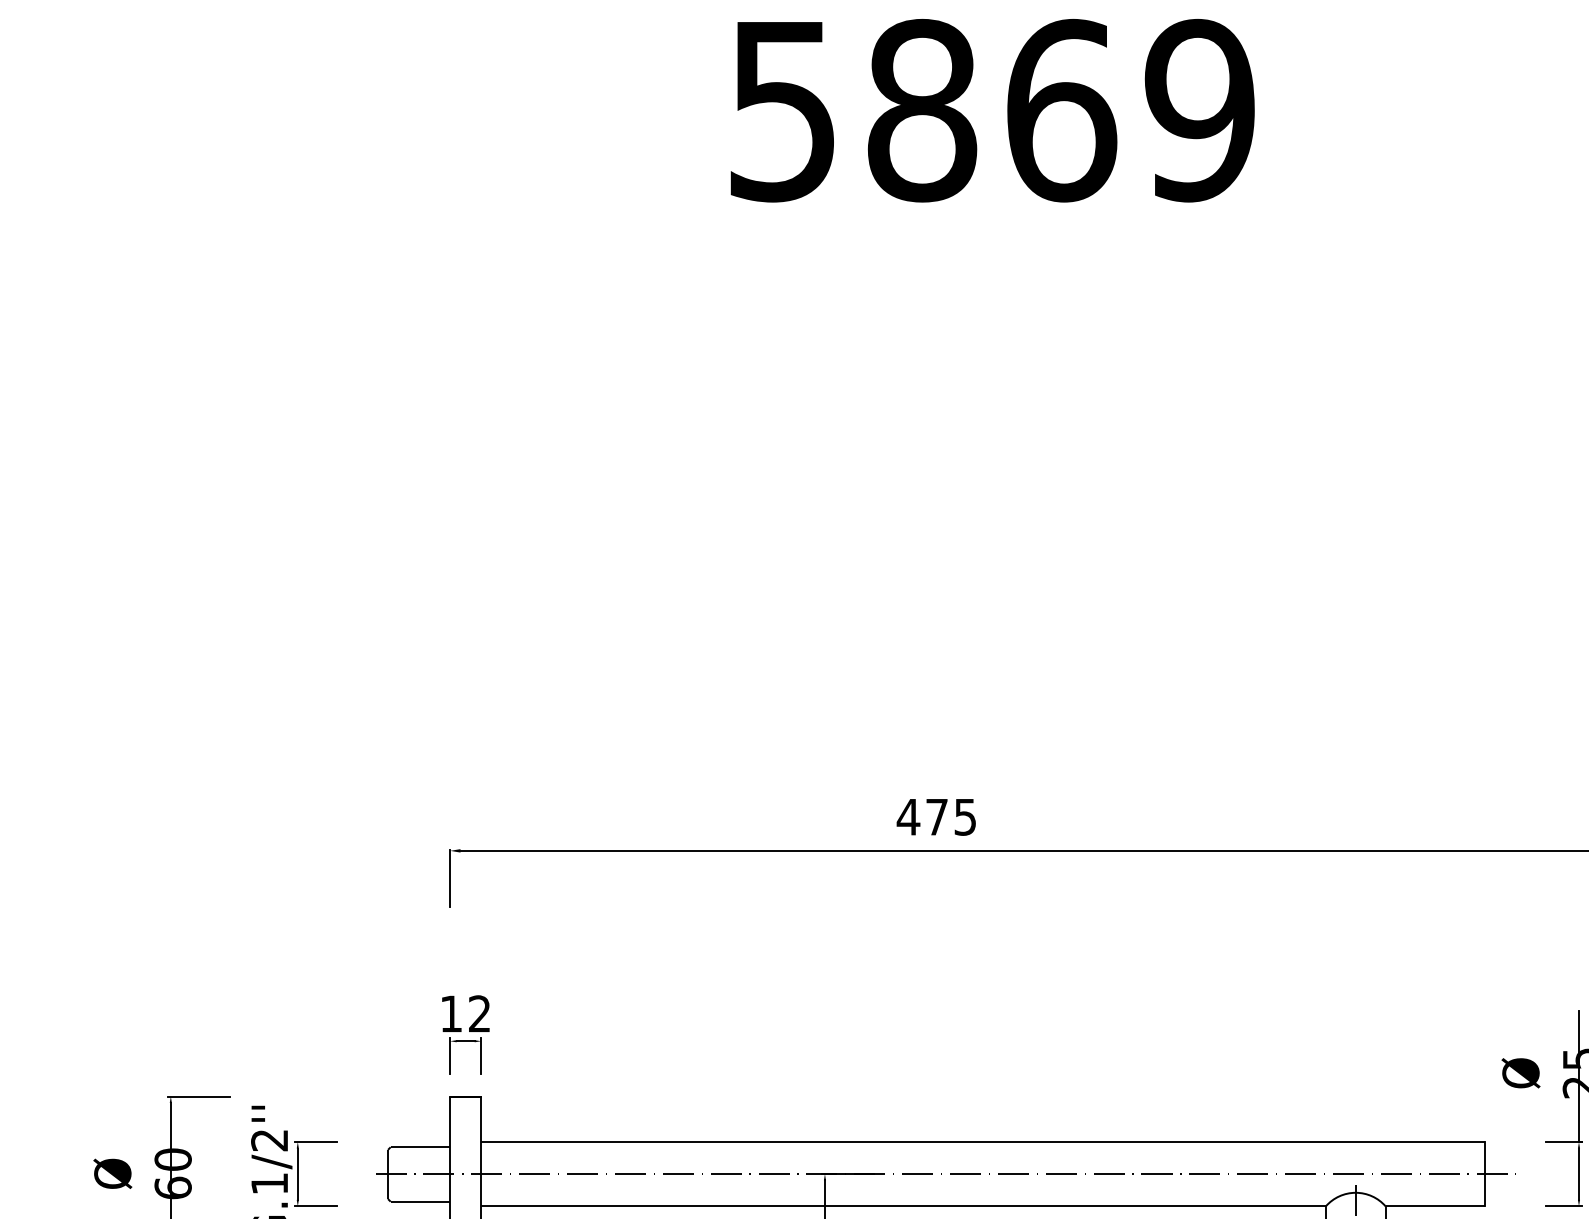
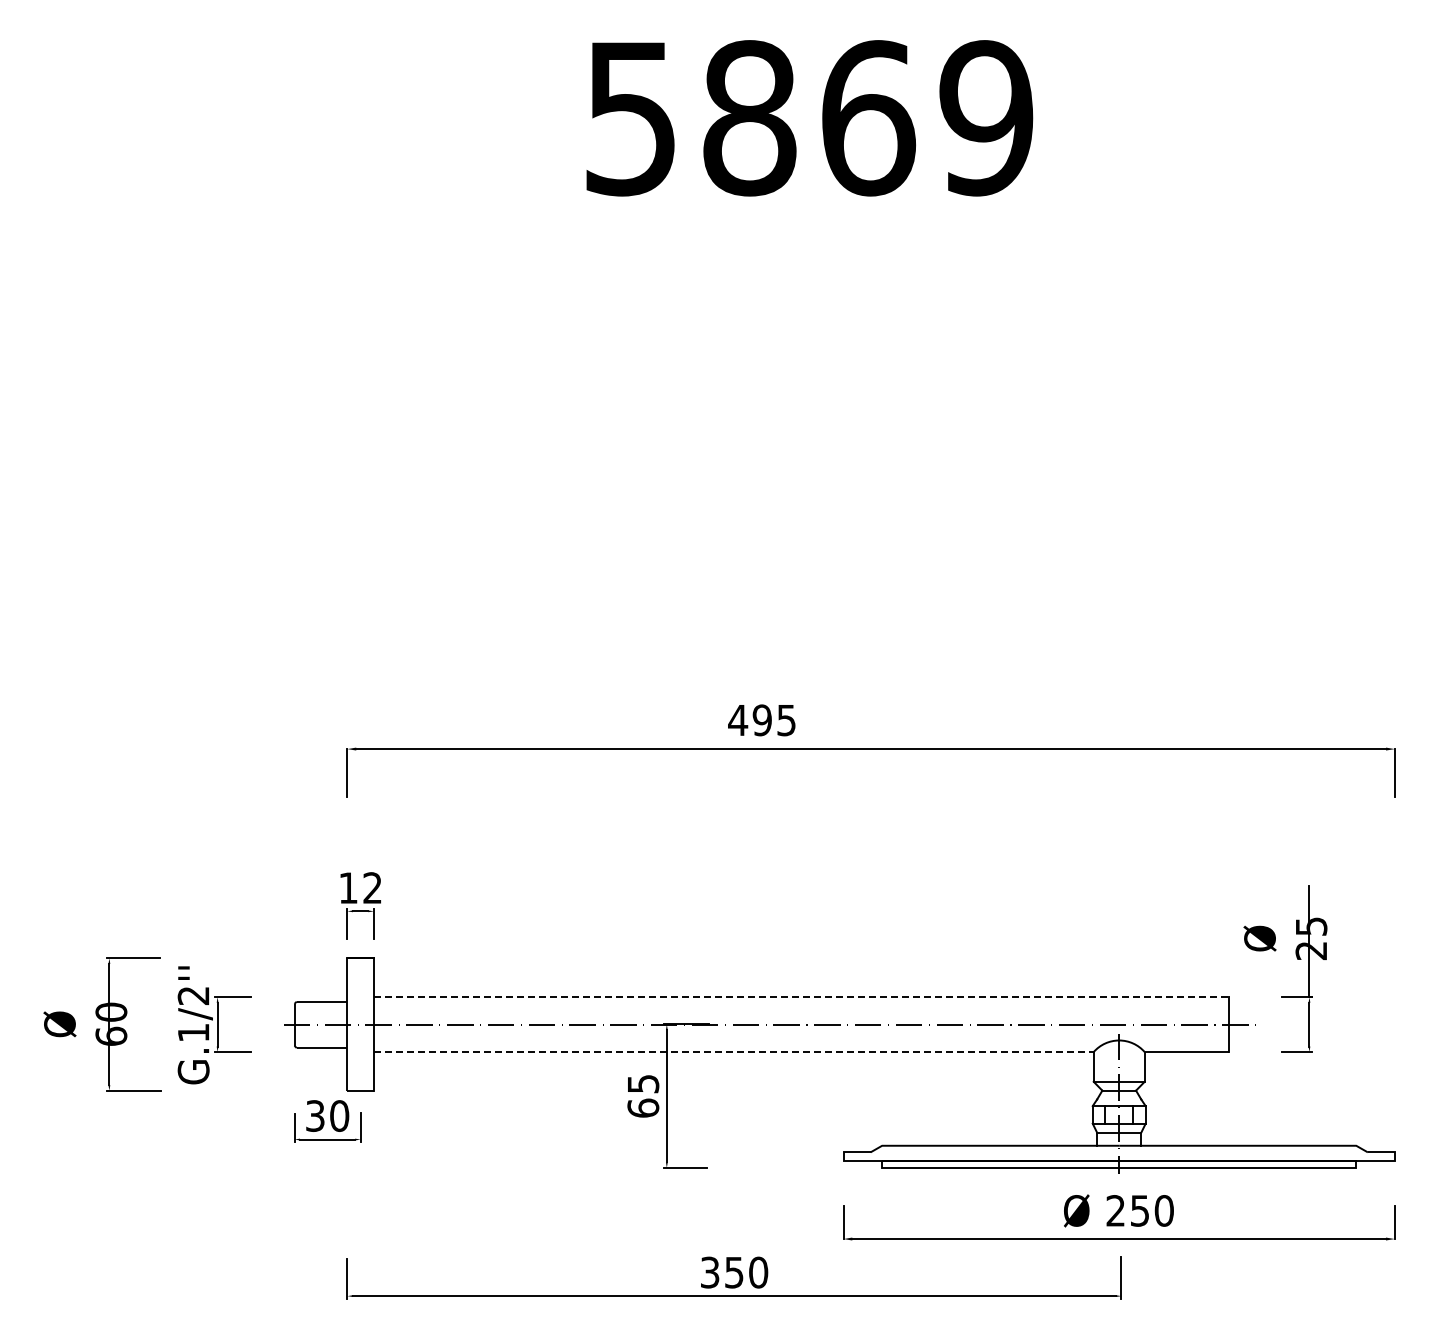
text: (936, 817) -> (761, 720), 475 -> 495
line: (982, 1142) -> (801, 997), solid -> dashed
line: (903, 1206) -> (733, 1052), solid -> dashed

